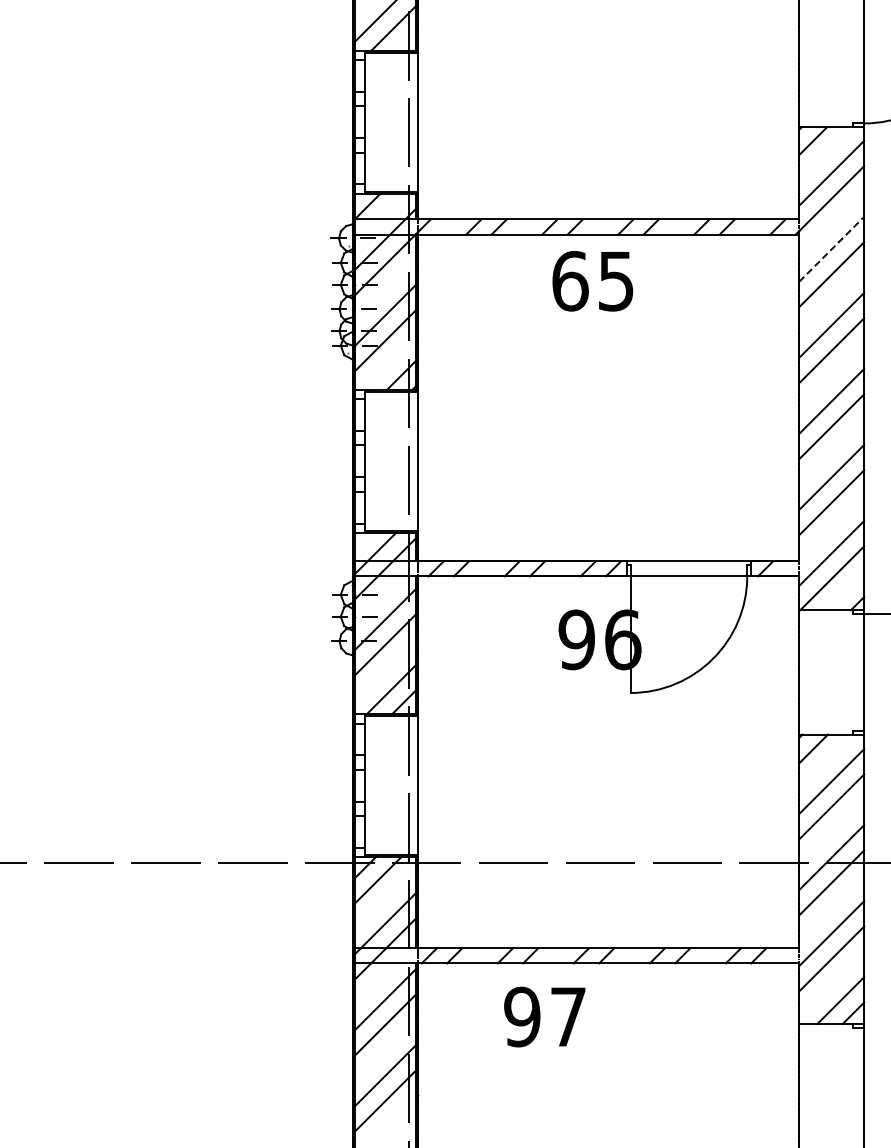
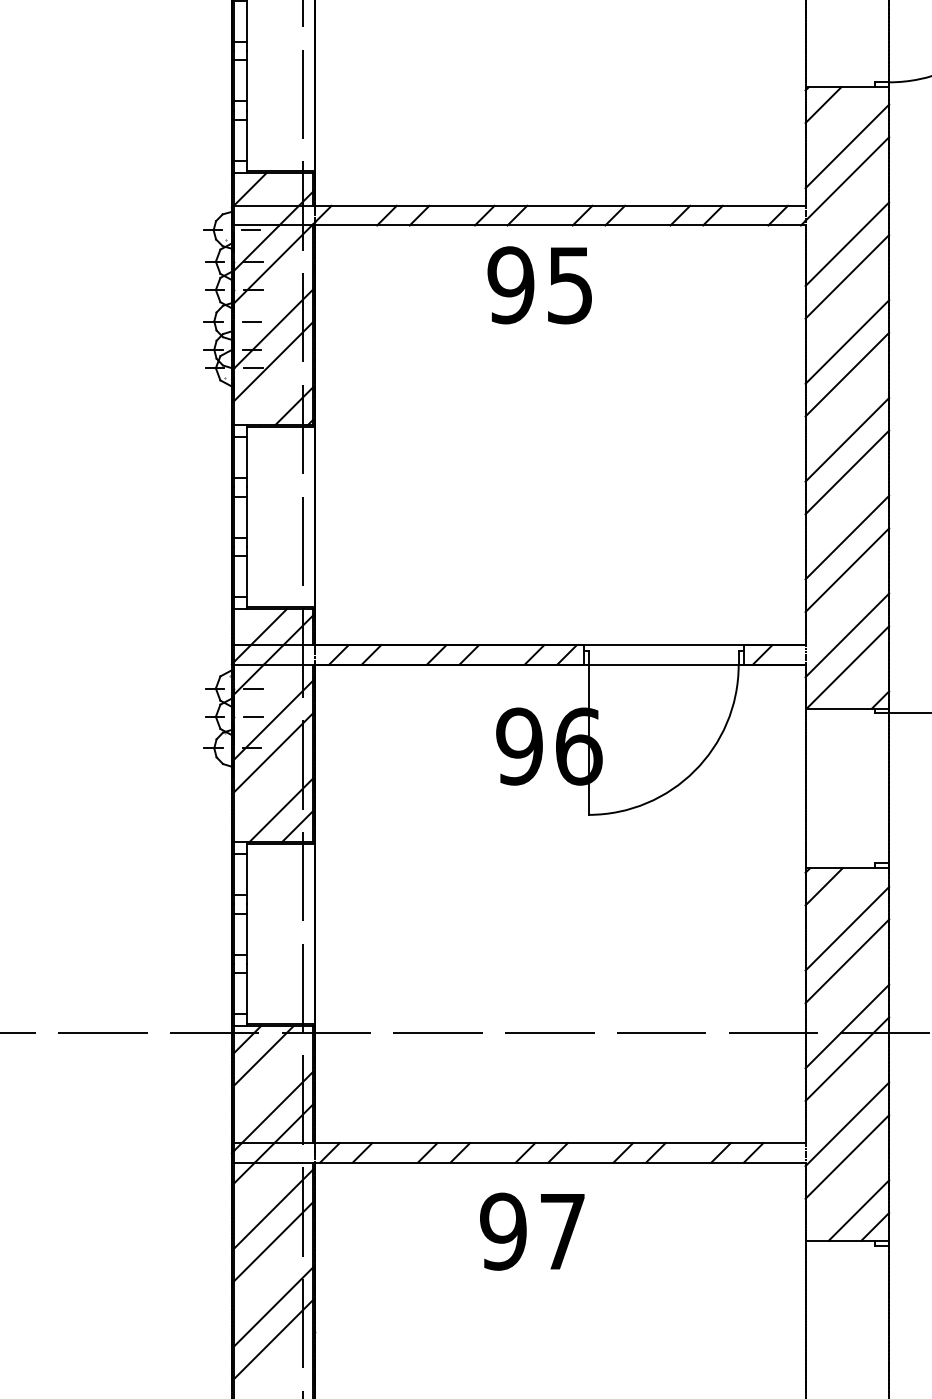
line: (831, 249) -> (847, 244), dashed -> solid
text: (570, 280) -> (511, 284), 65 -> 95
text: (544, 1016) -> (531, 1230), moved

